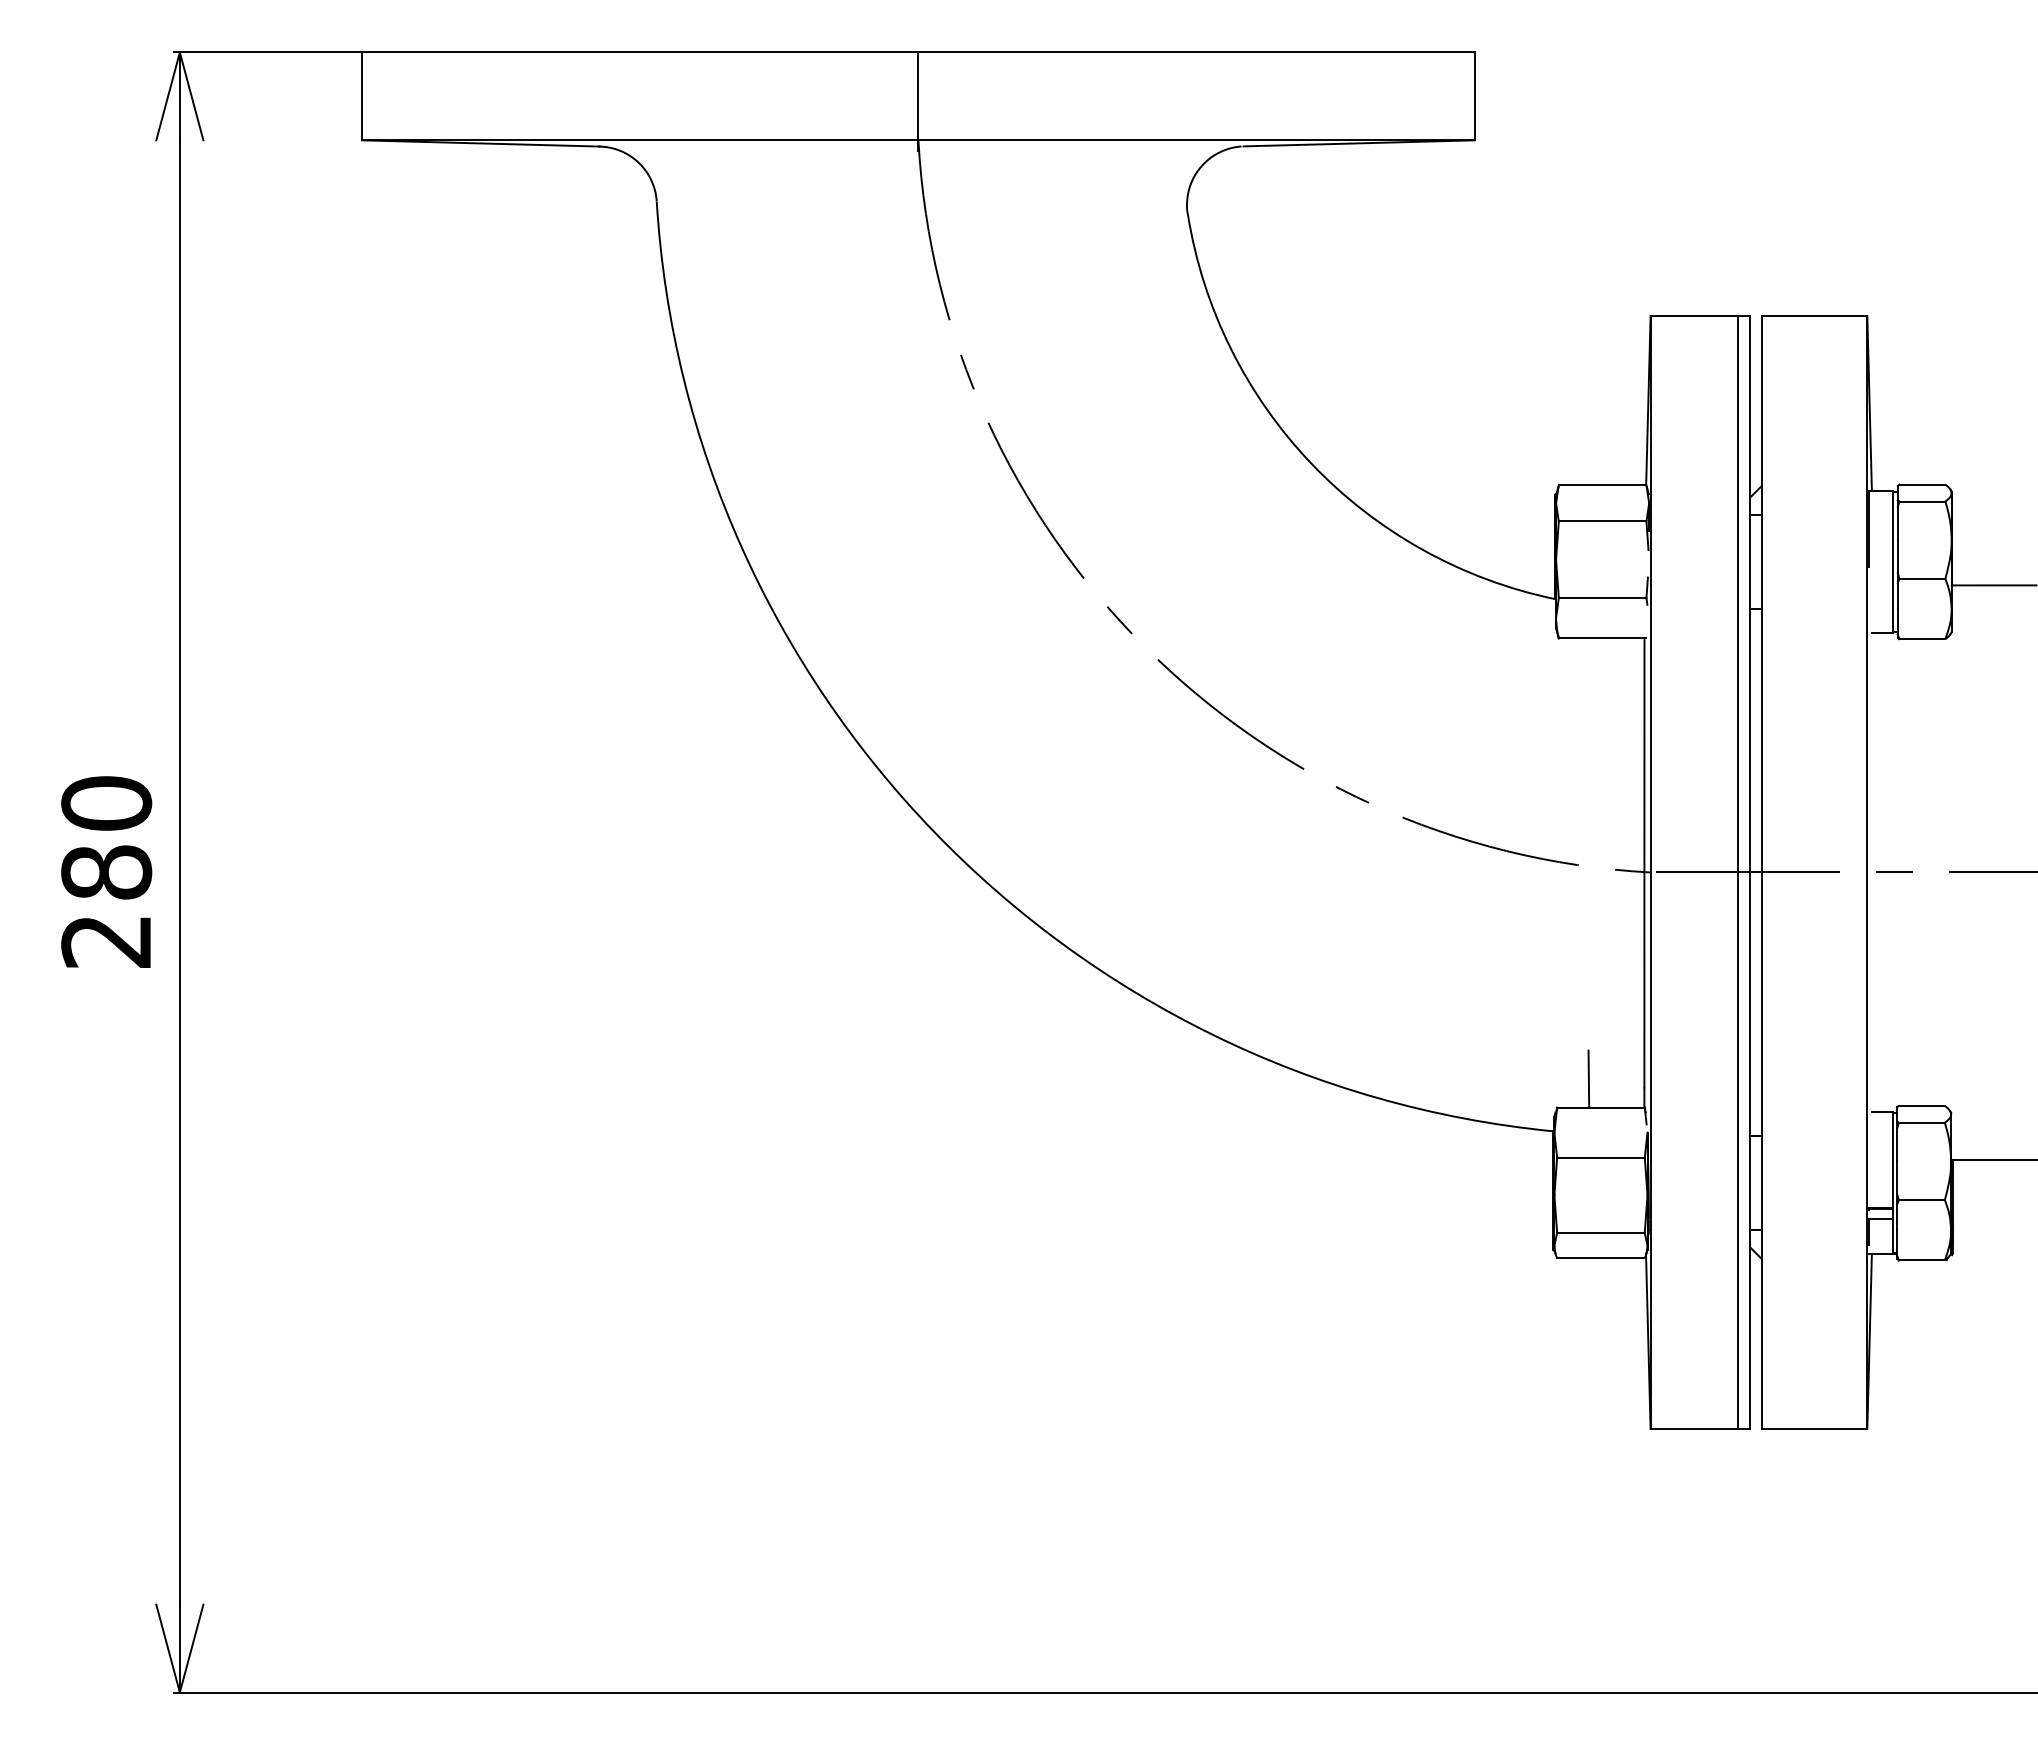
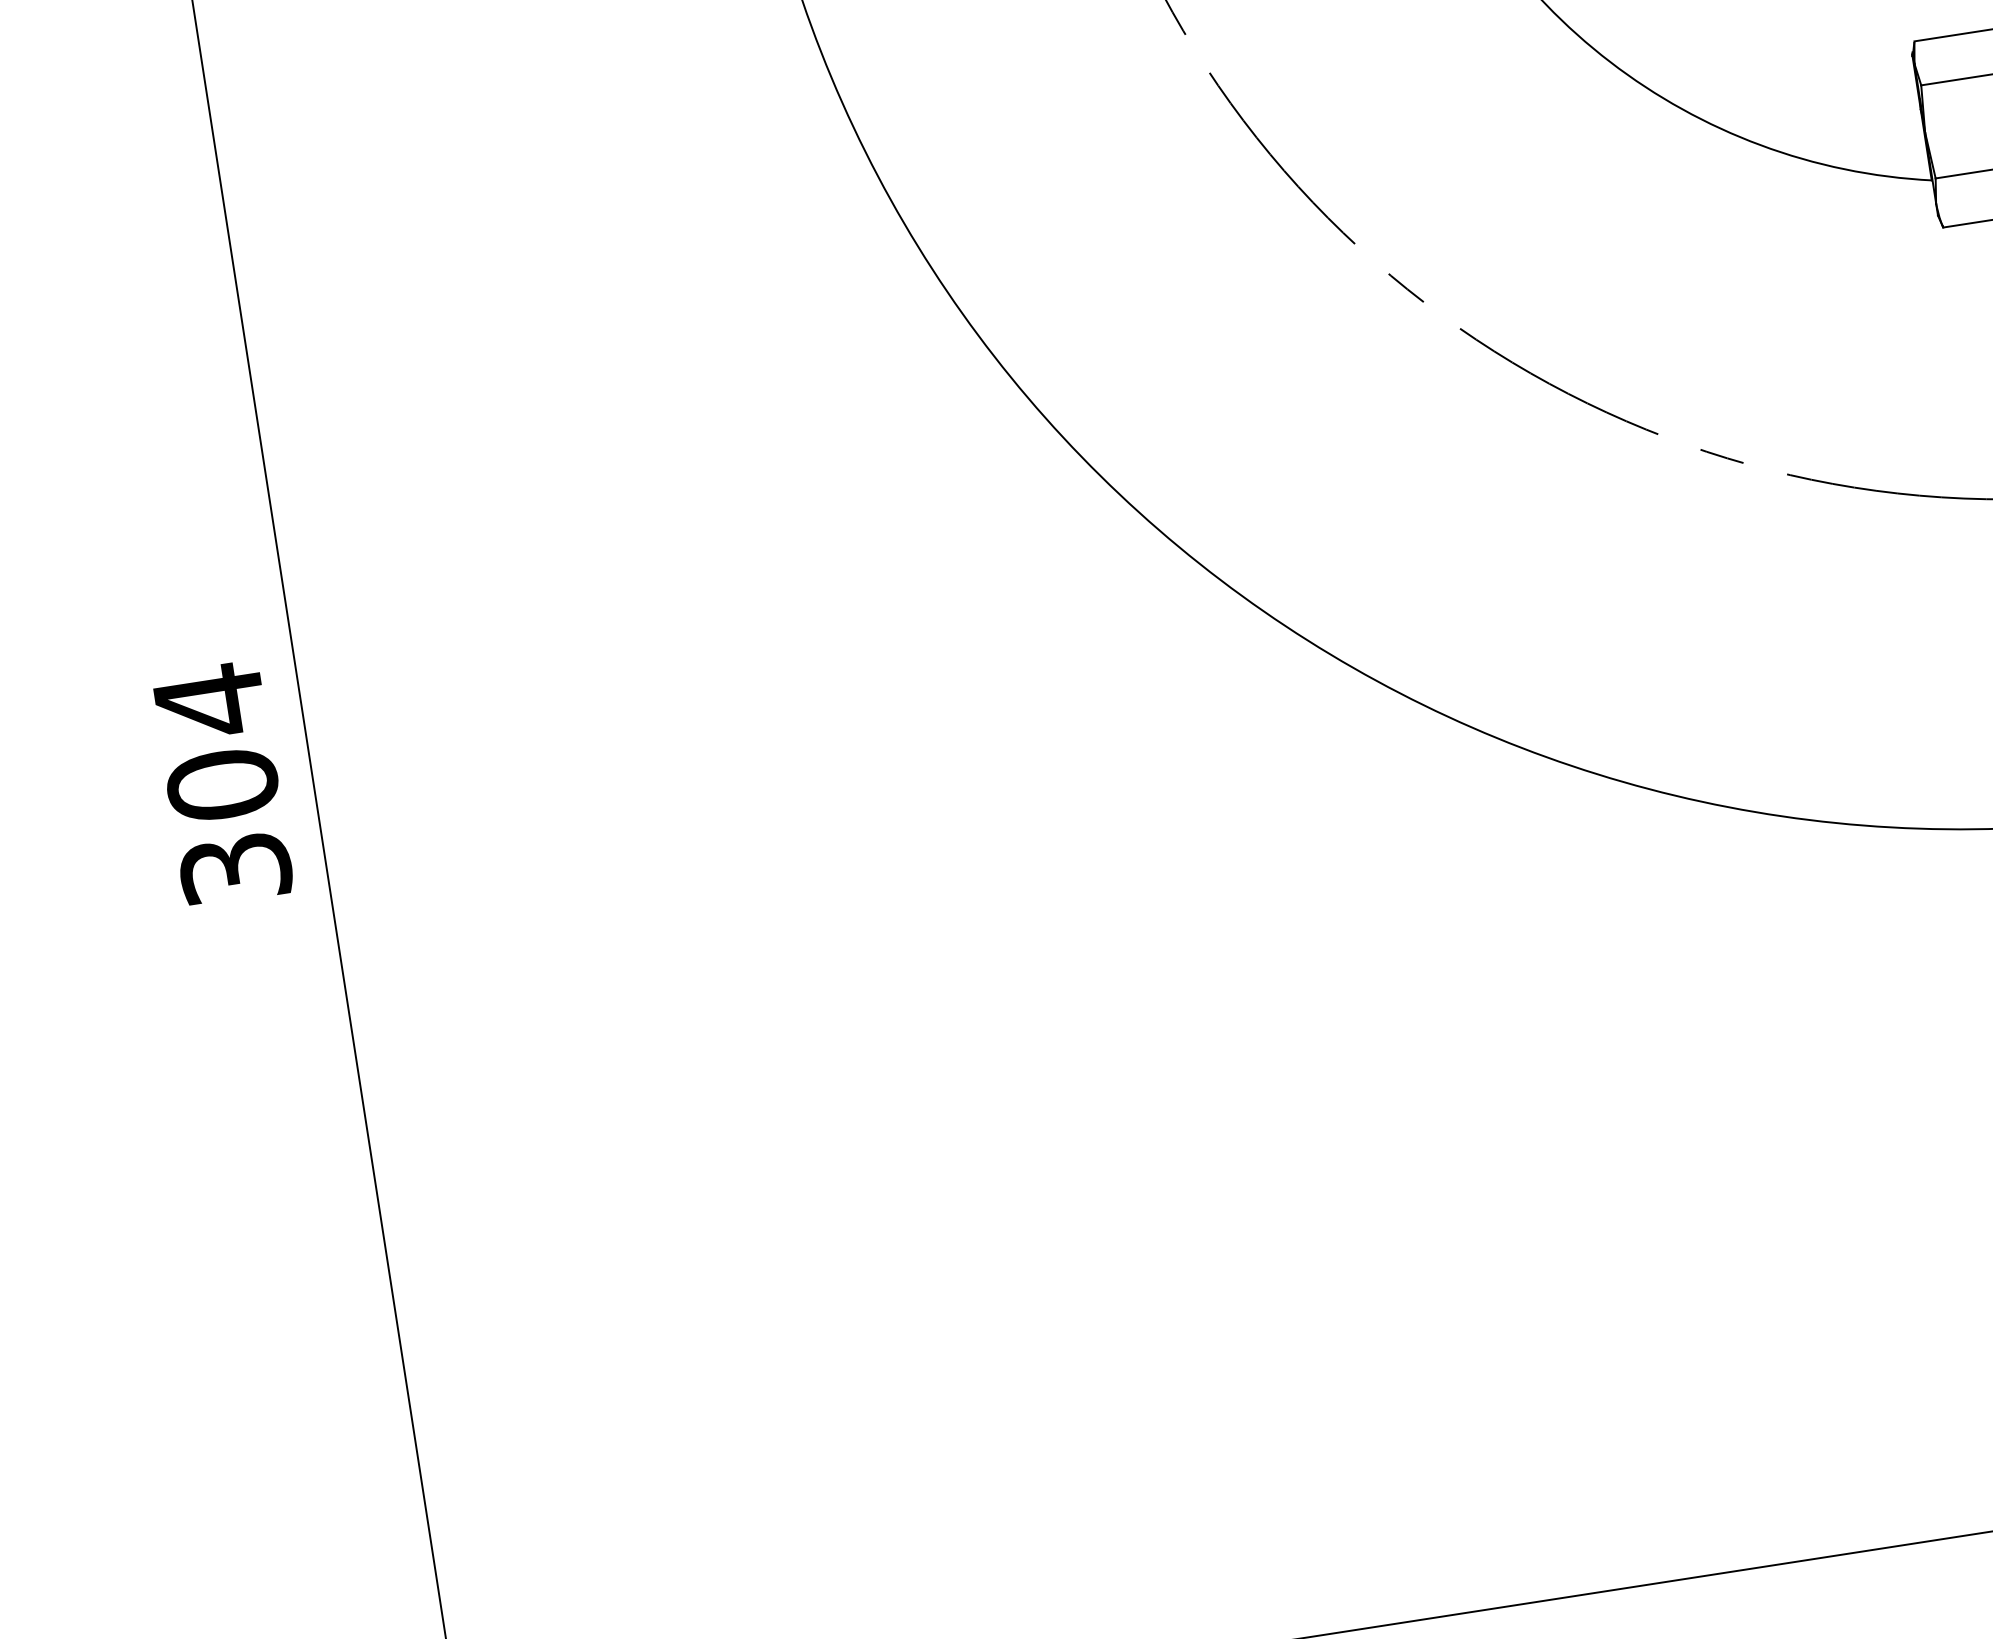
text: (106, 871) -> (222, 783), 280 -> 304

